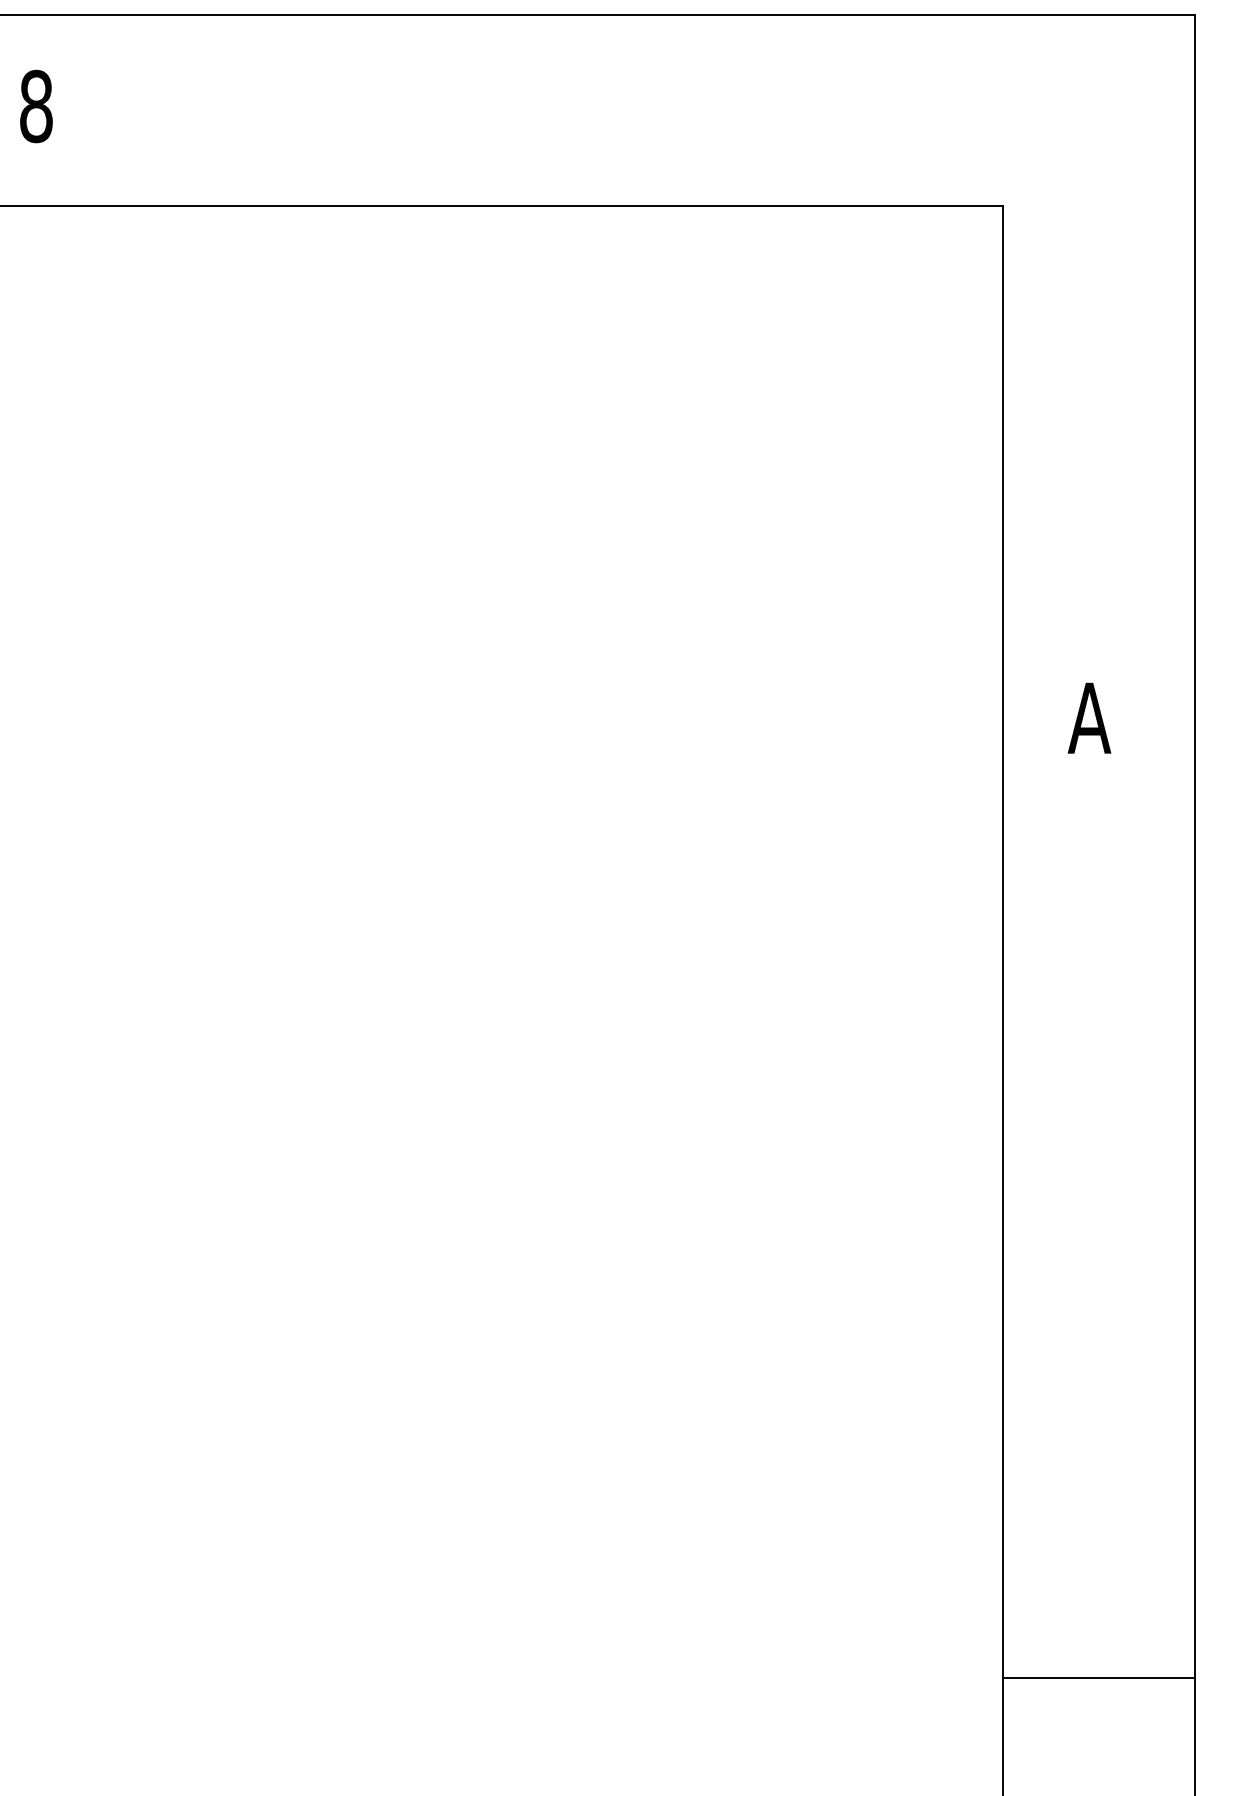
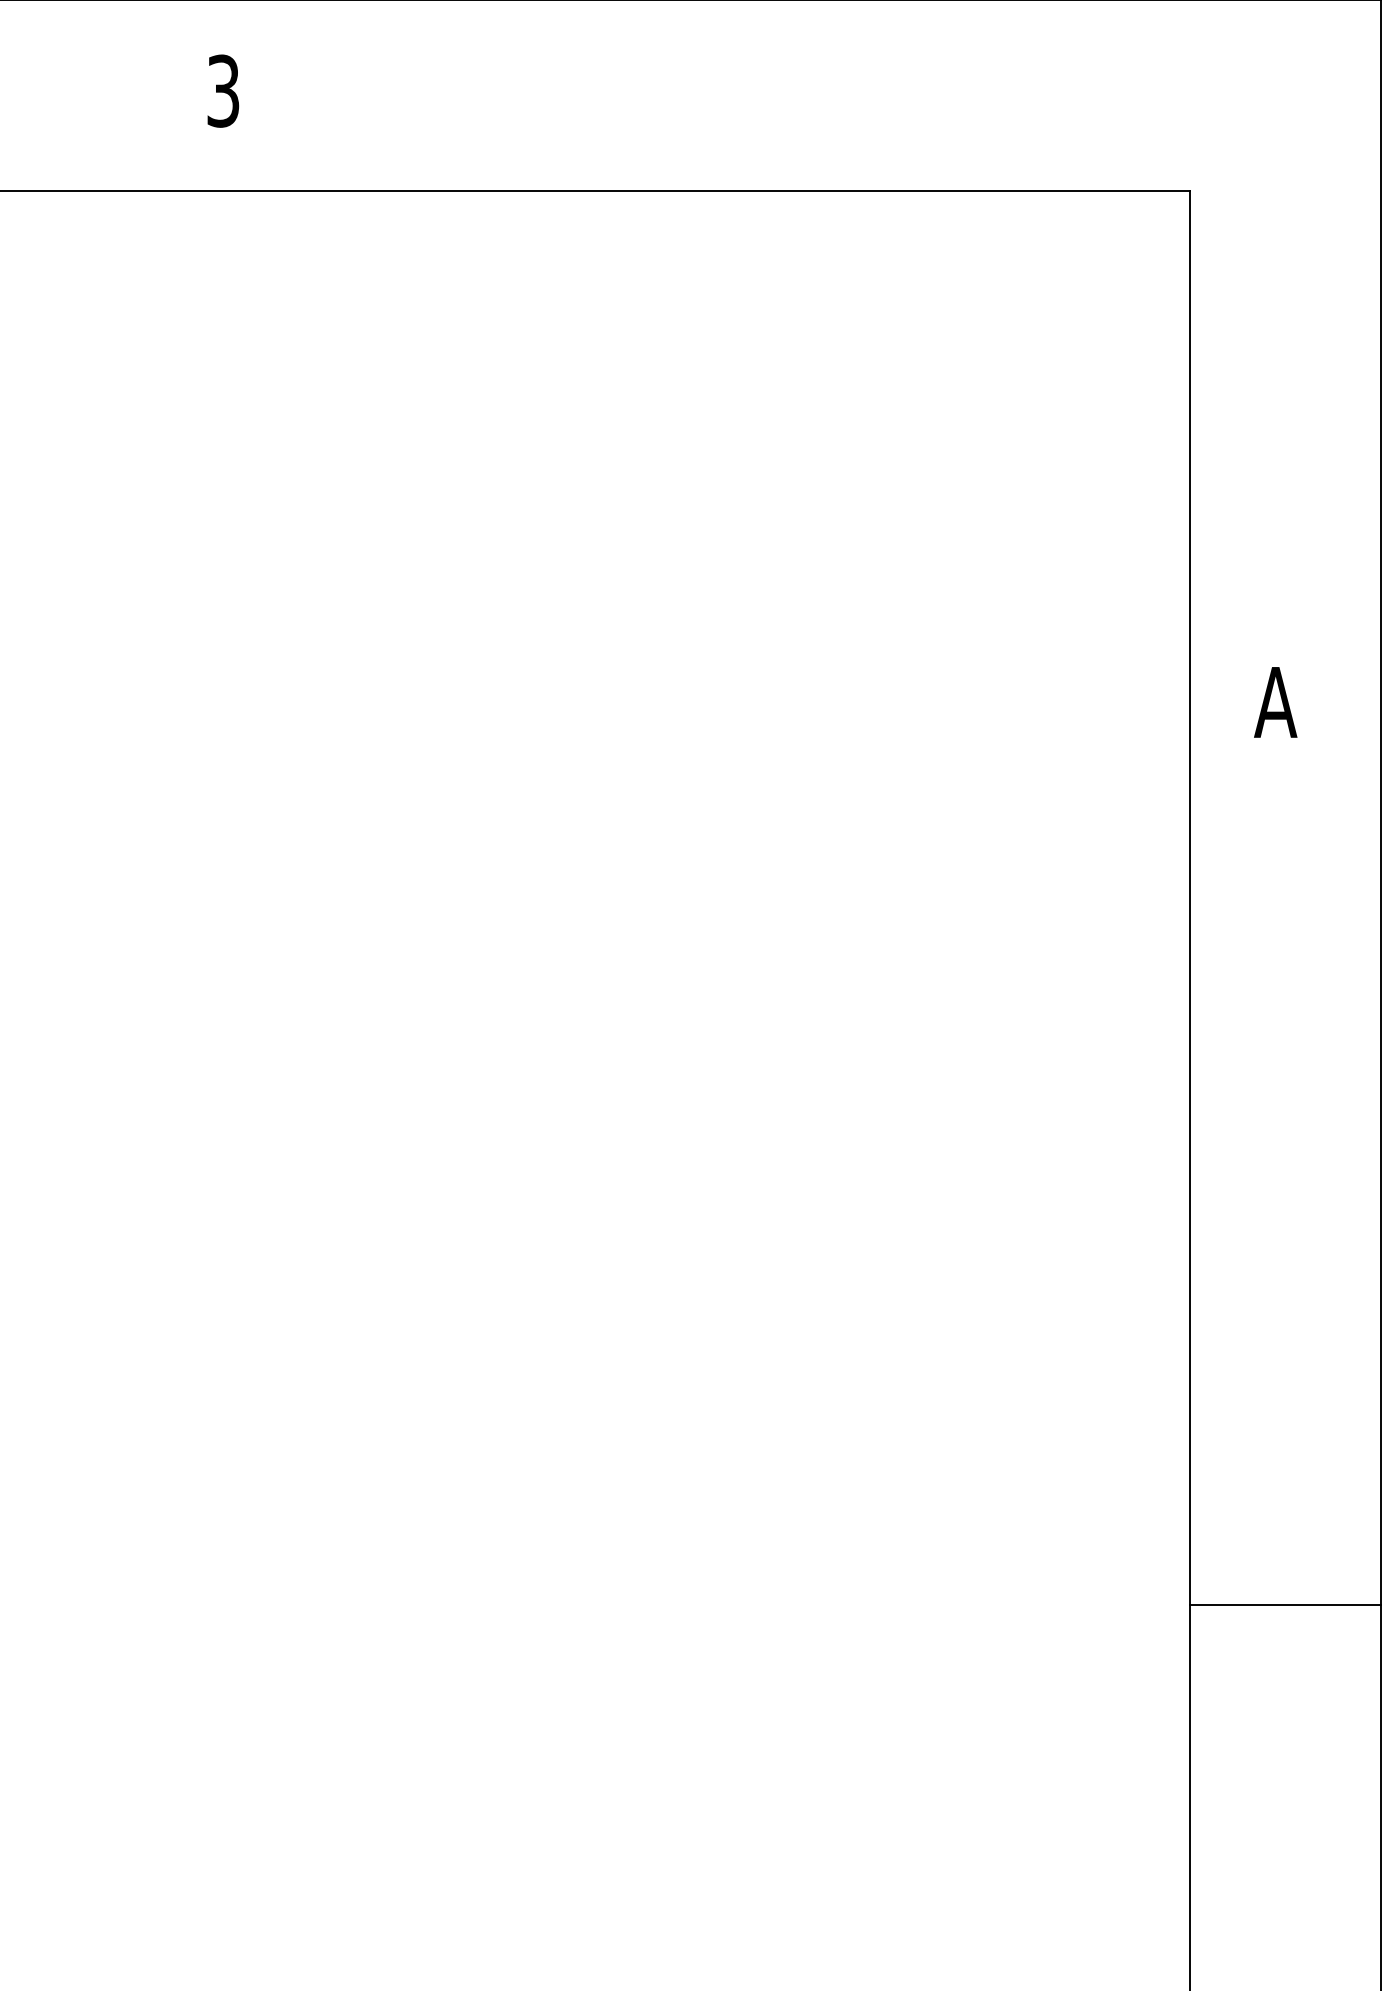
text: (36, 105) -> (223, 90), 8 -> 3
line: (1098, 1678) -> (1284, 1605), moved

